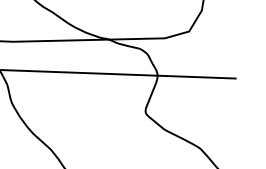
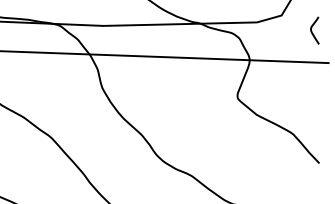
curve: (219, 46) -> (312, 30), added

